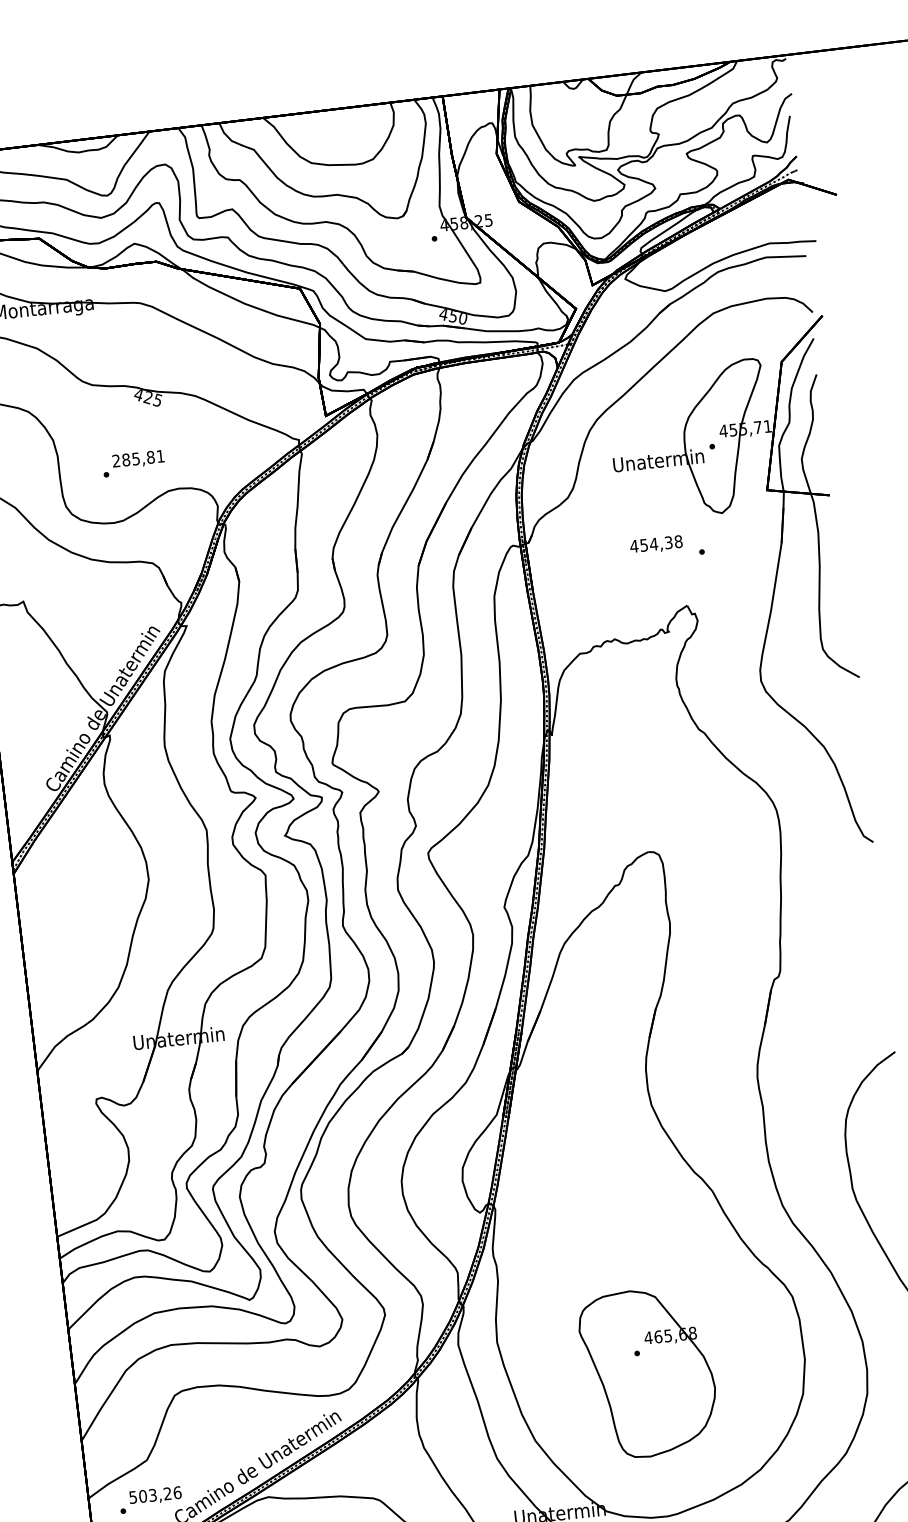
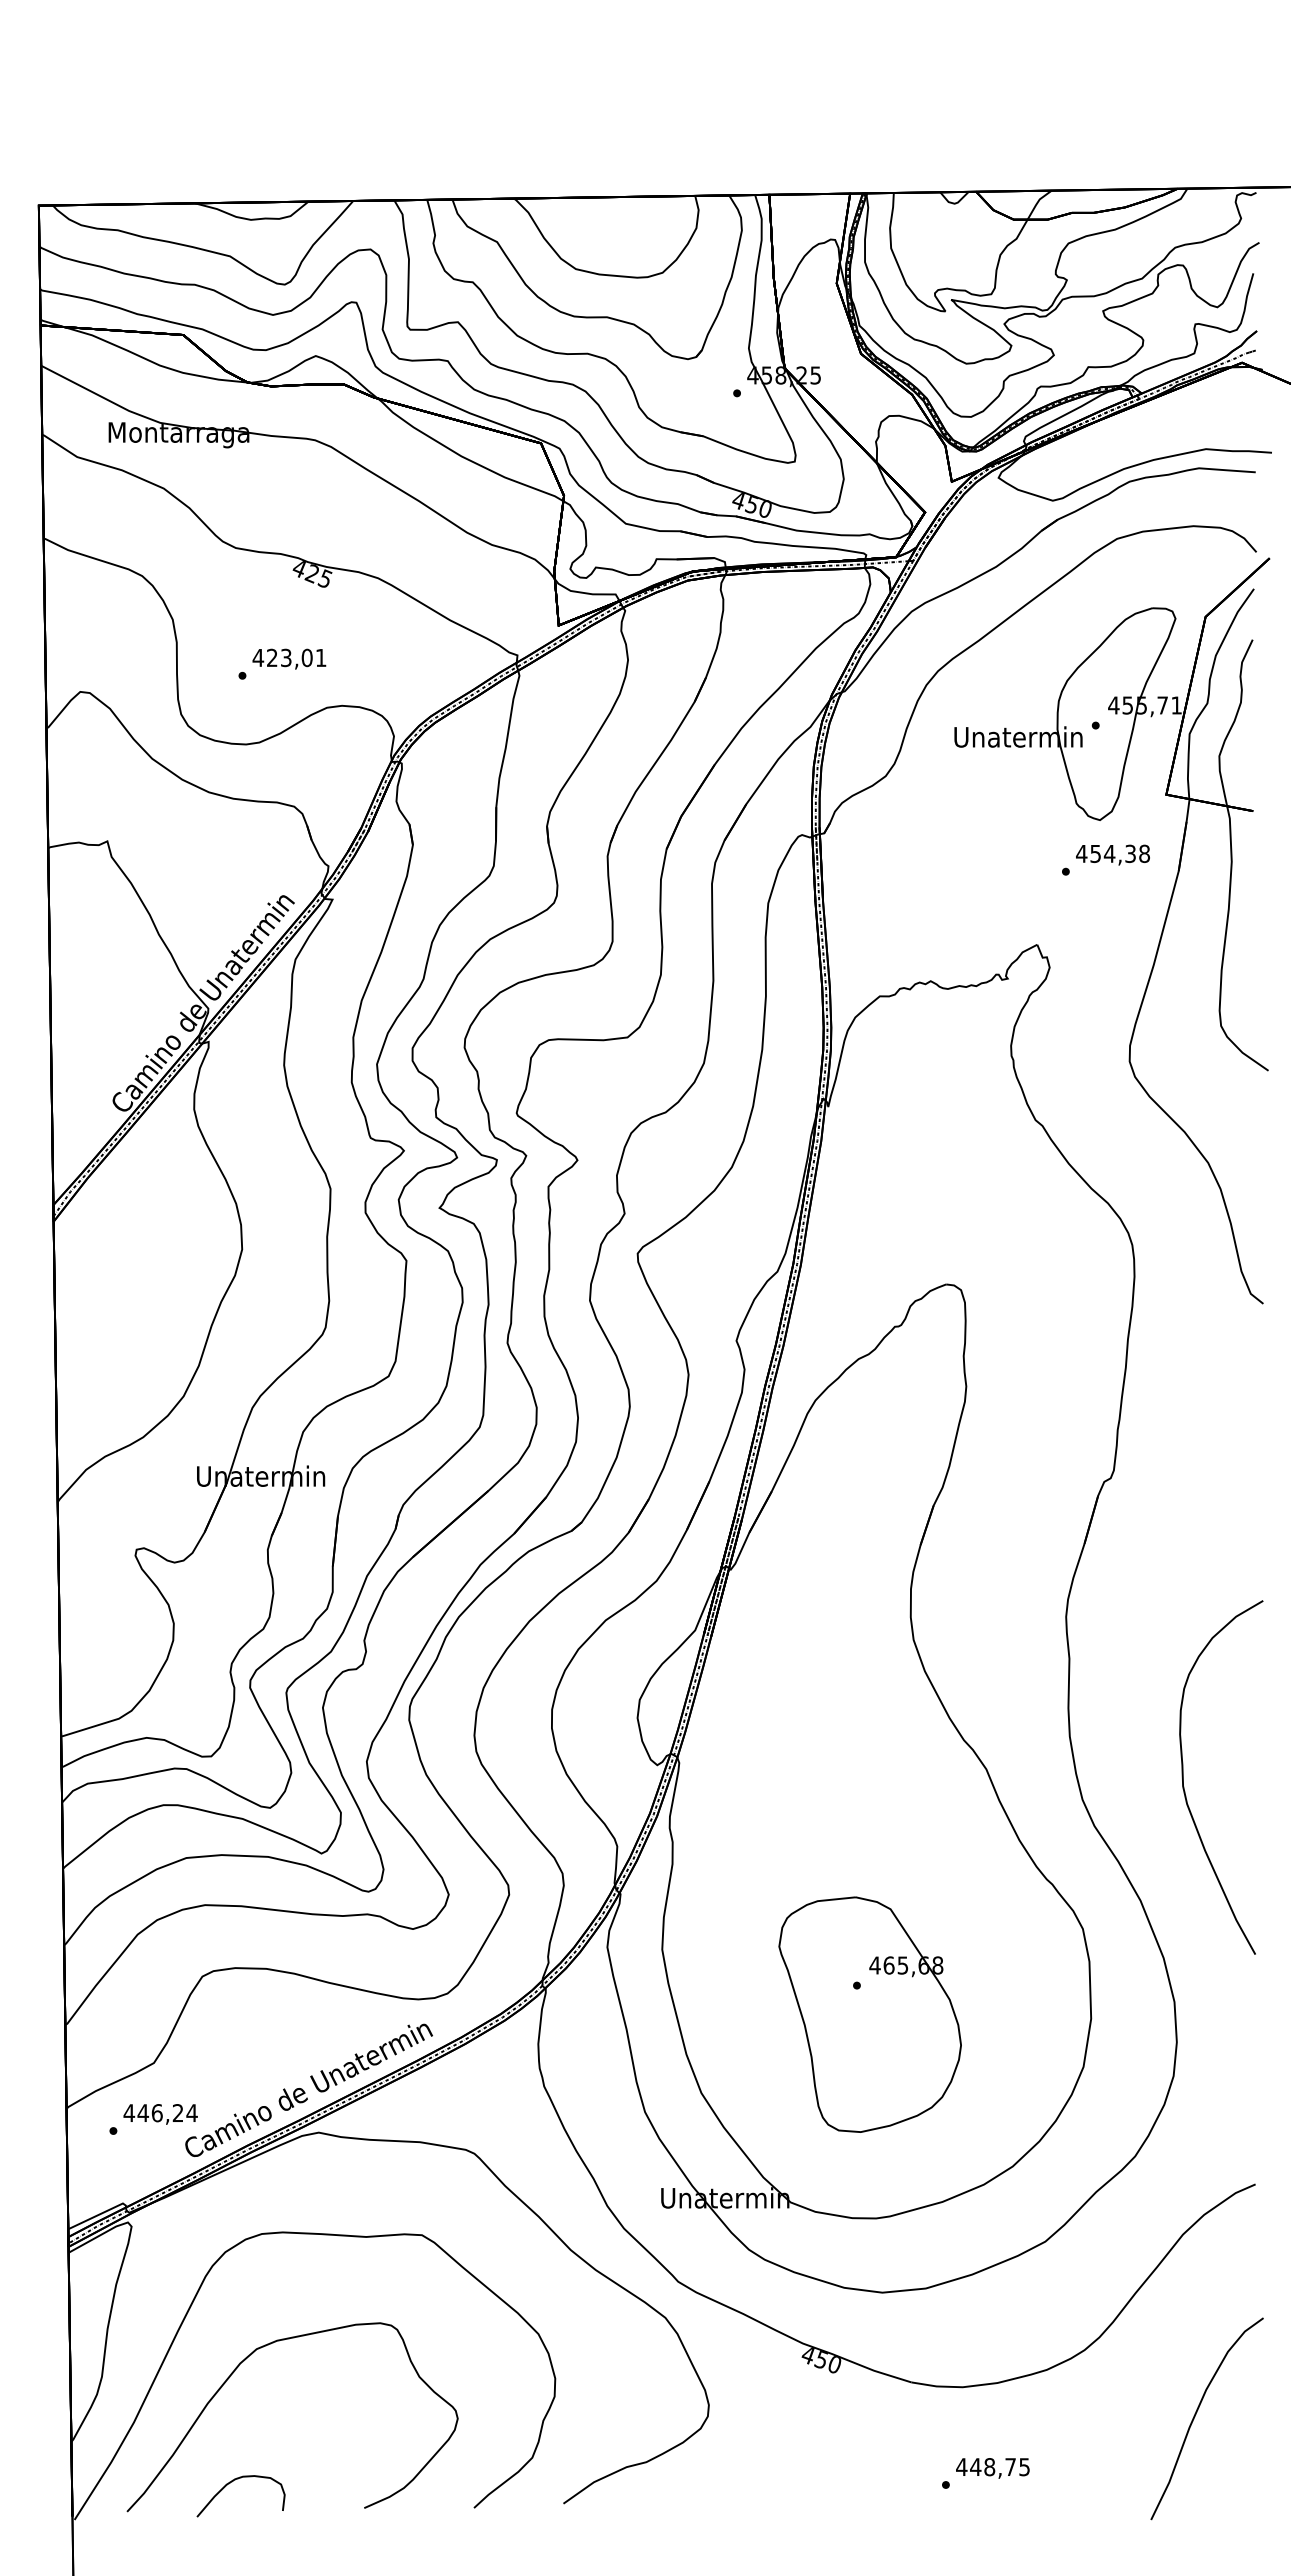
text: (133, 458) -> (282, 657), 285,81 -> 423,01
text: (656, 544) -> (1112, 854), moved
text: (155, 1495) -> (160, 2113), 503,26 -> 446,24

